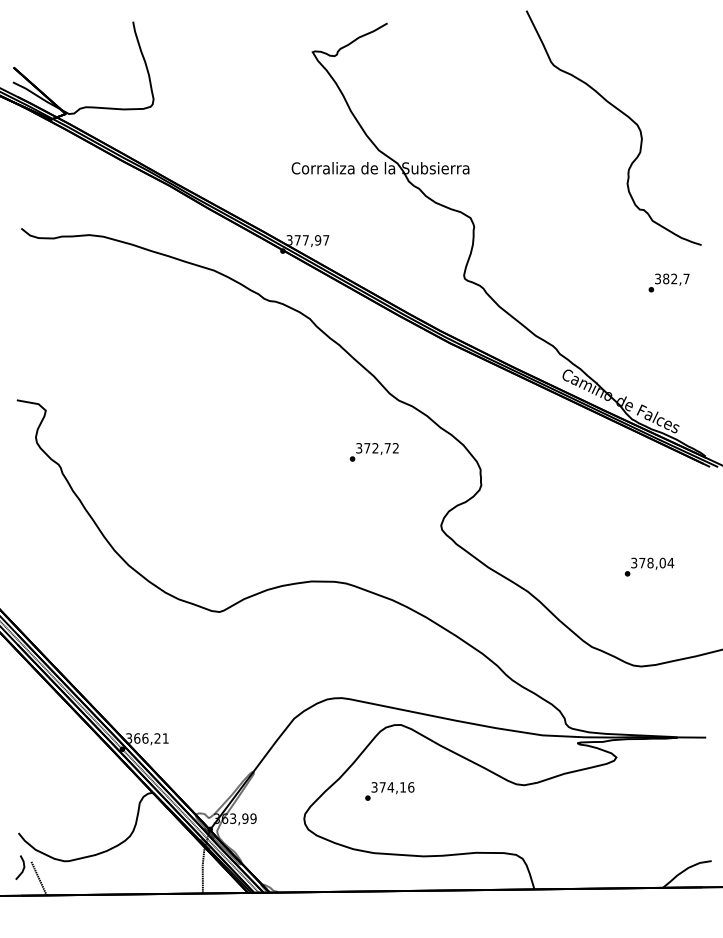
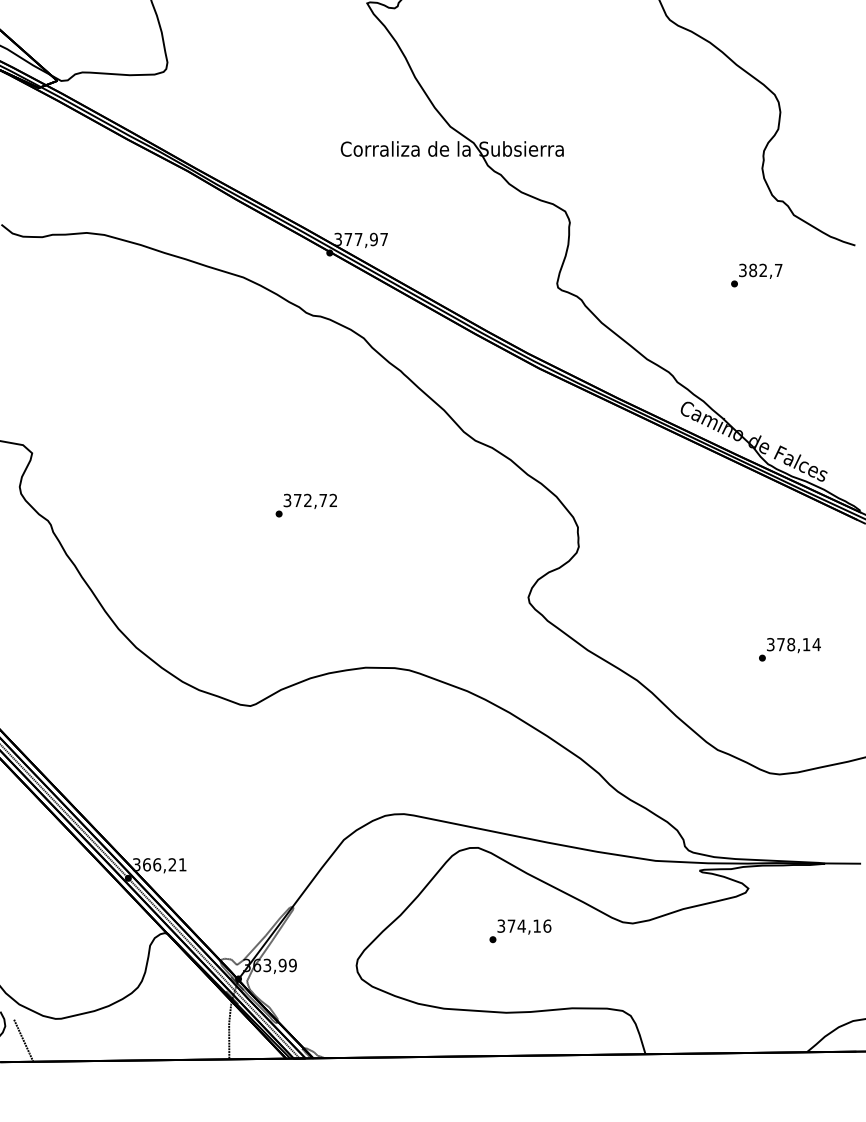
text: (668, 282) -> (756, 274), moved
text: (373, 452) -> (305, 505), moved
text: (662, 562) -> (806, 643), 378,04 -> 378,14
text: (389, 791) -> (520, 931), moved

